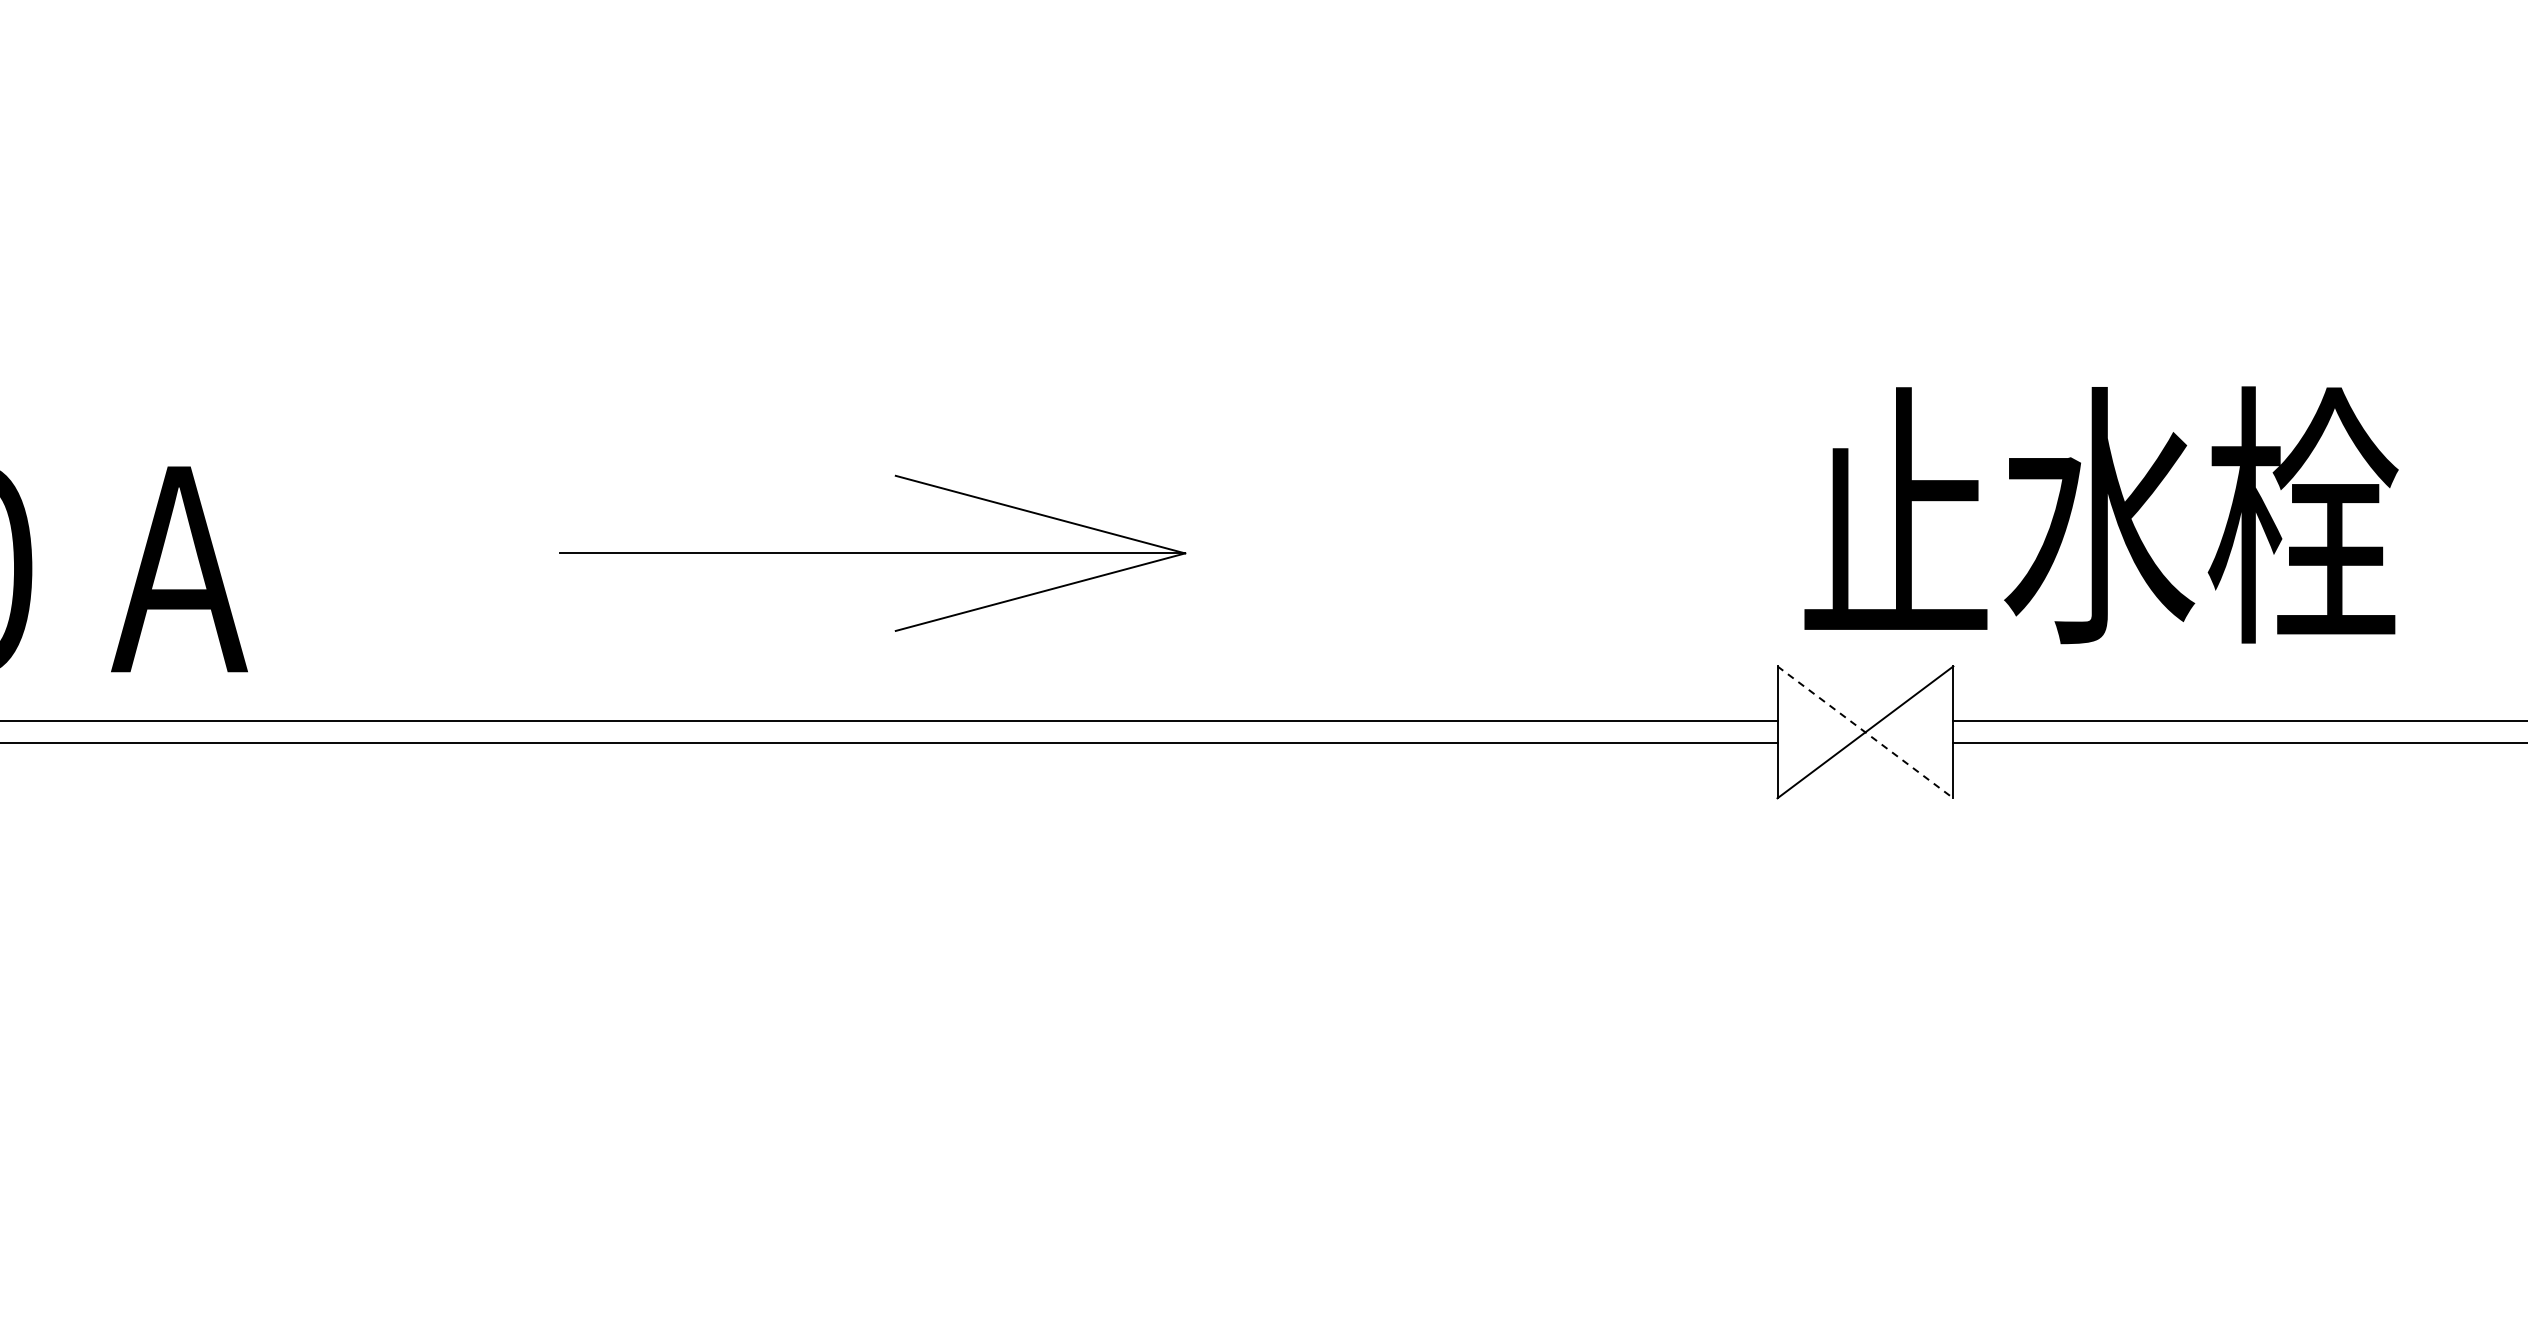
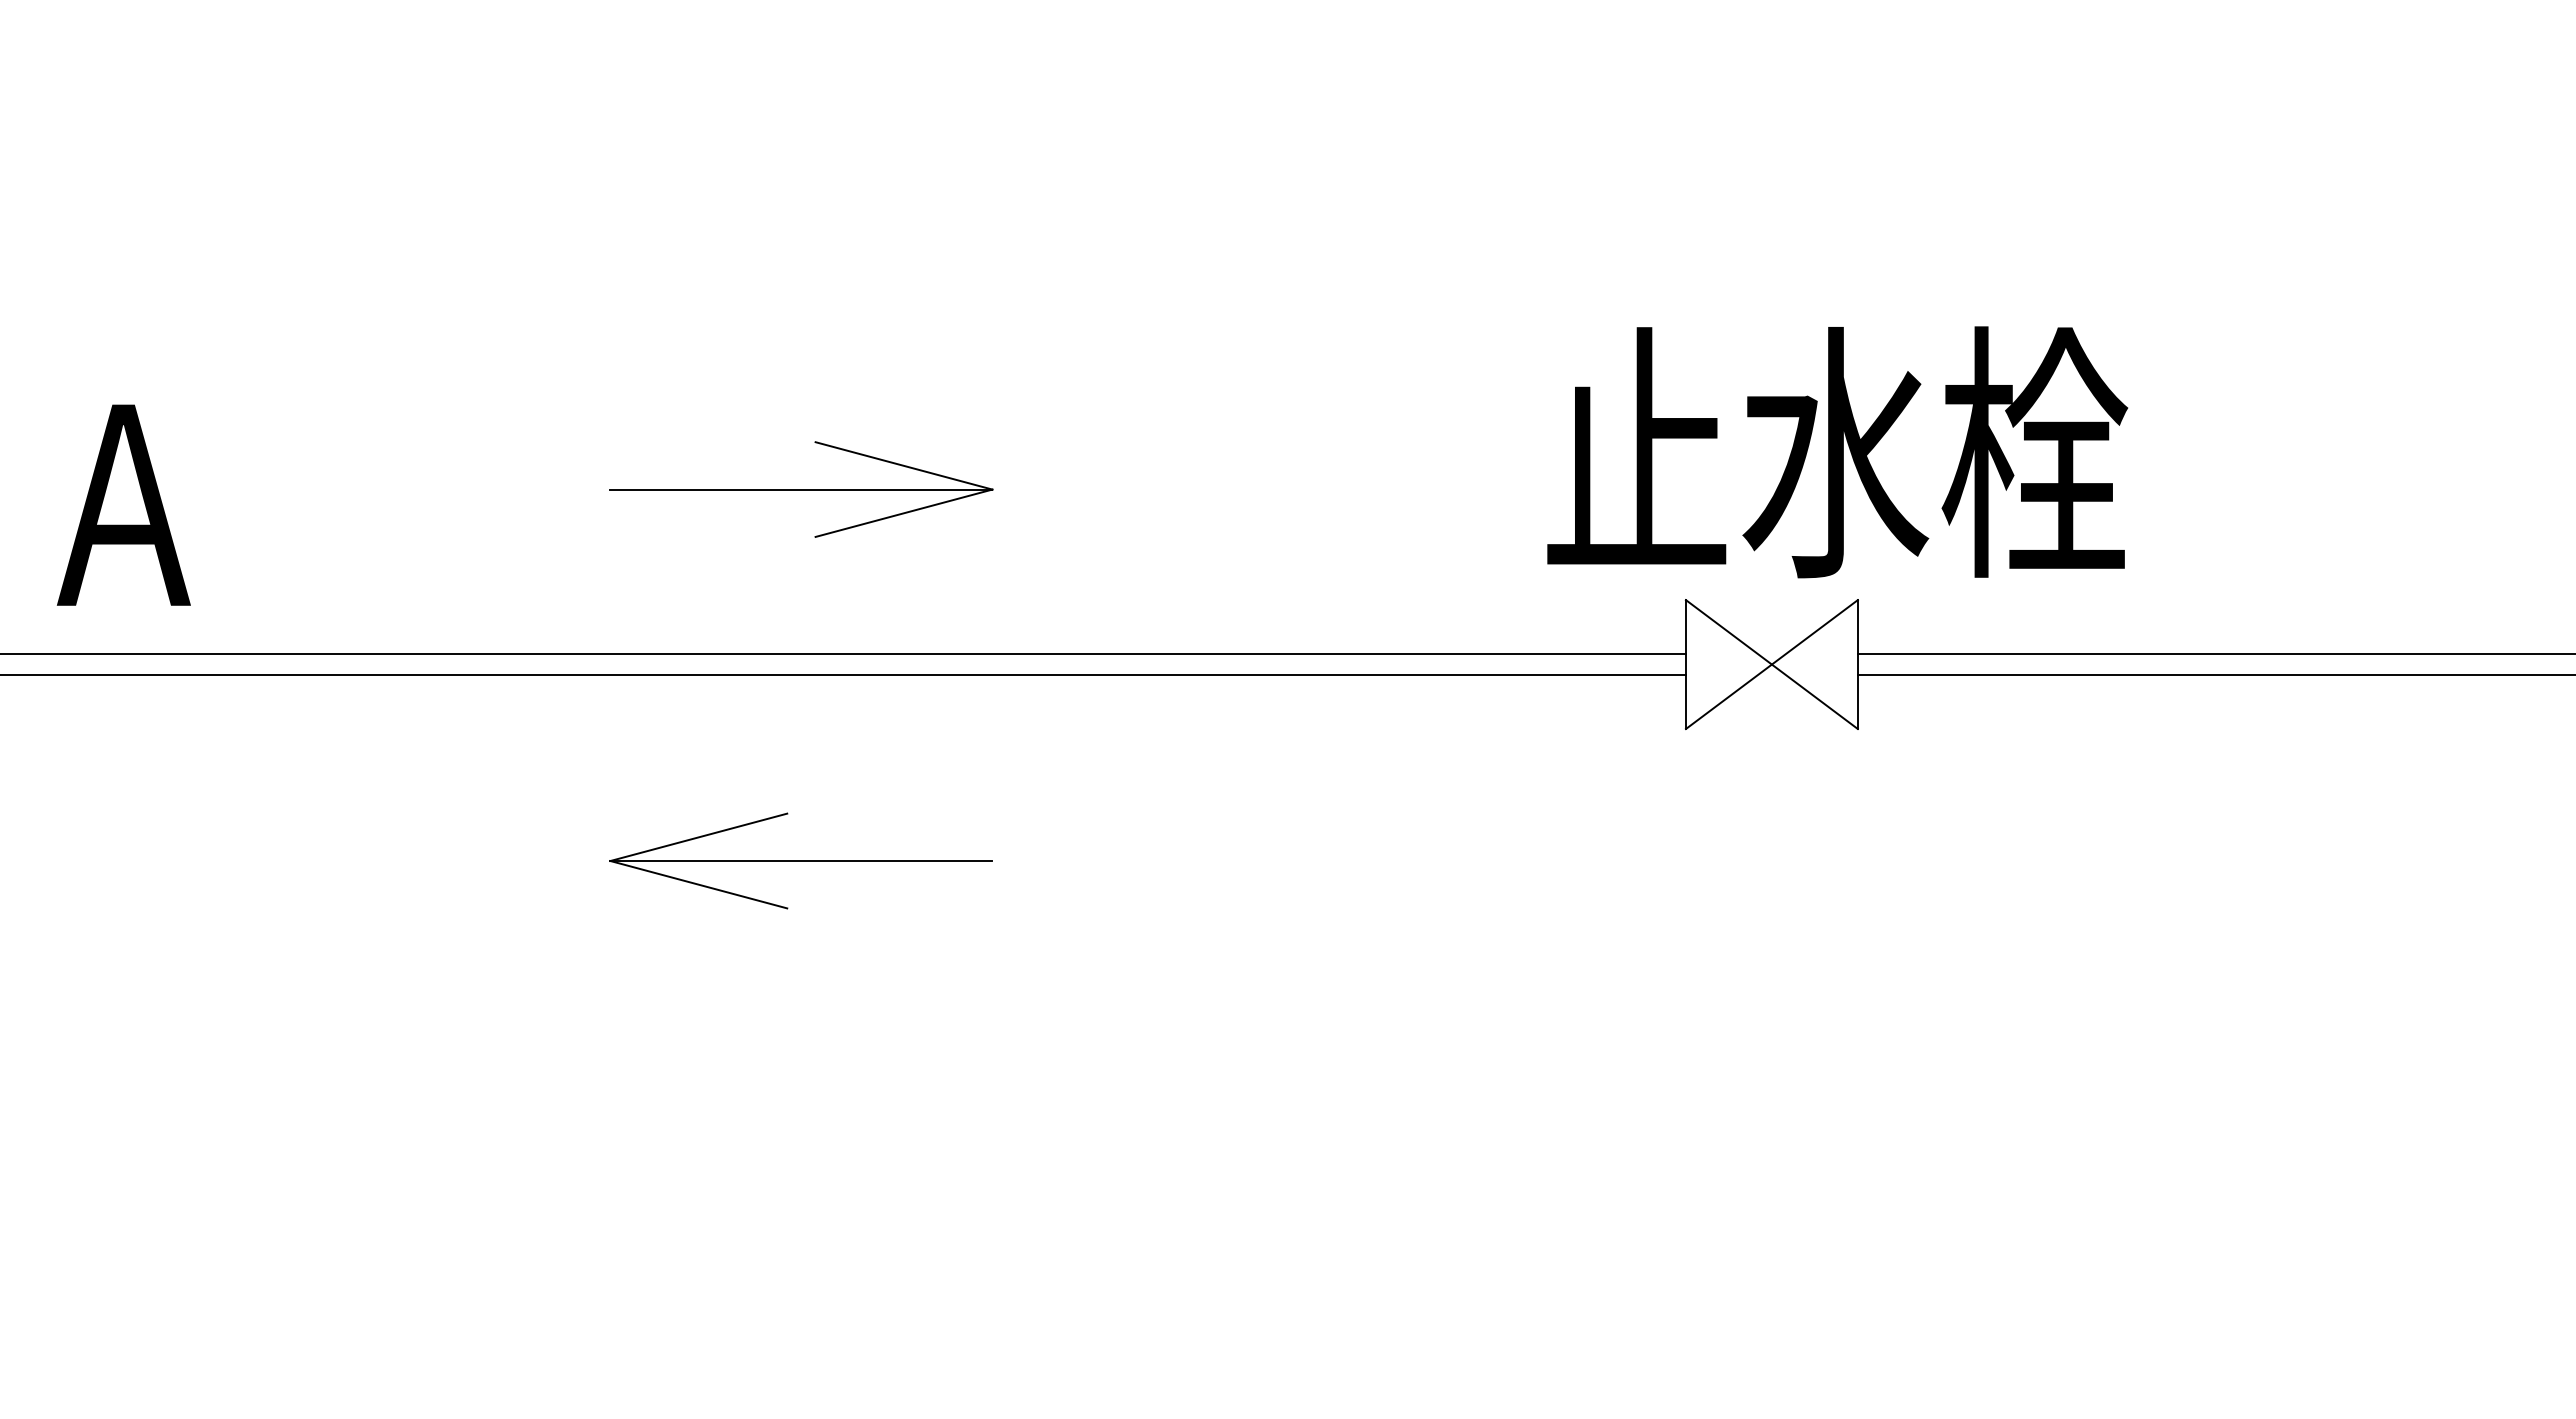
text: (2101, 515) -> (1837, 452), moved
part: (872, 553) -> (801, 489), size x0.62
line: (1866, 732) -> (1772, 664), dashed -> solid
part: (871, 932) -> (800, 860), added

